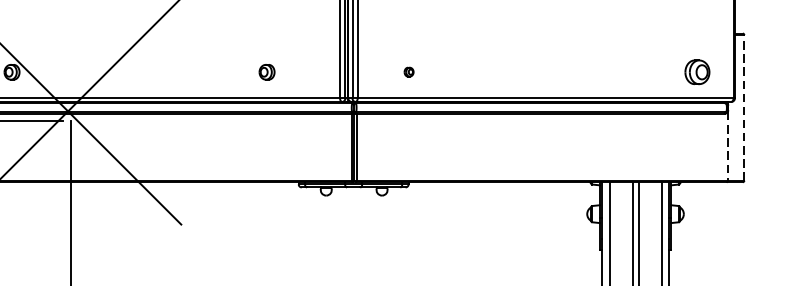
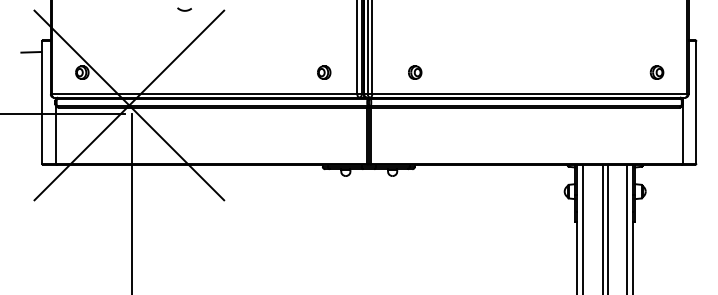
part: (267, 72) -> (324, 72), moved
part: (409, 72) -> (415, 72), size x1.67
part: (696, 72) -> (656, 72), size x0.62
line: (744, 107) -> (696, 102), dashed -> solid
line: (727, 146) -> (682, 134), dashed -> solid

